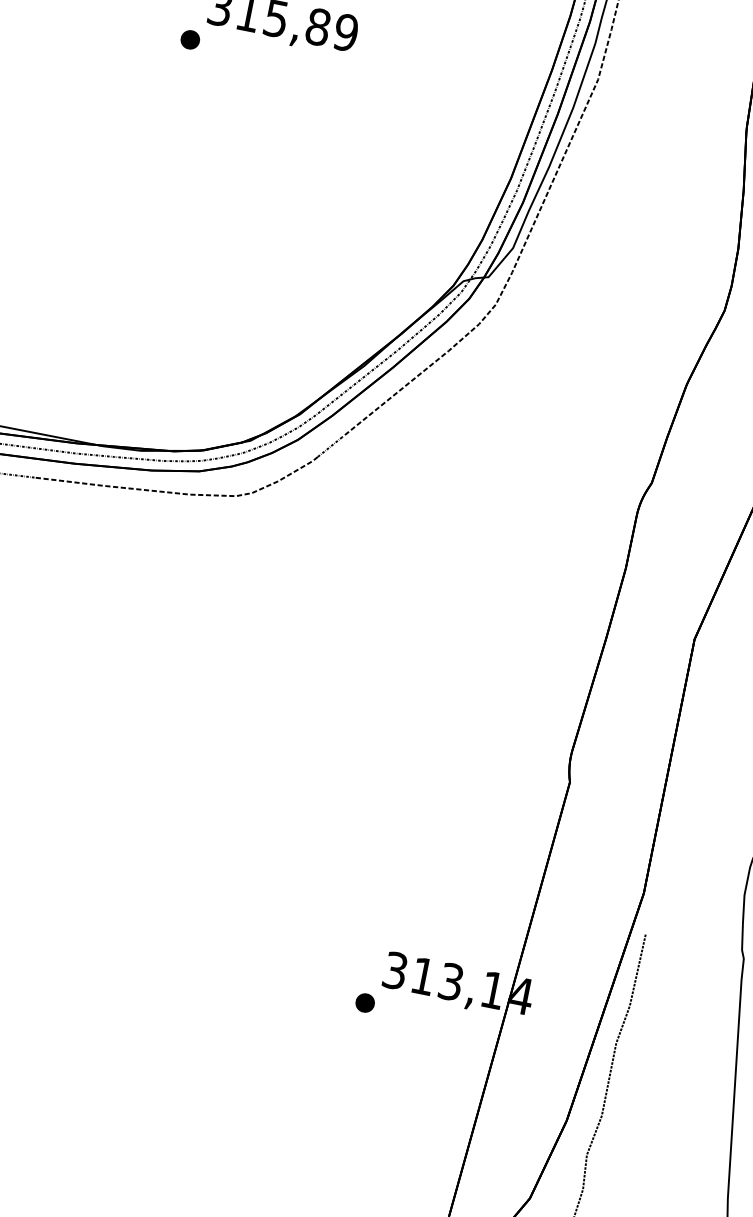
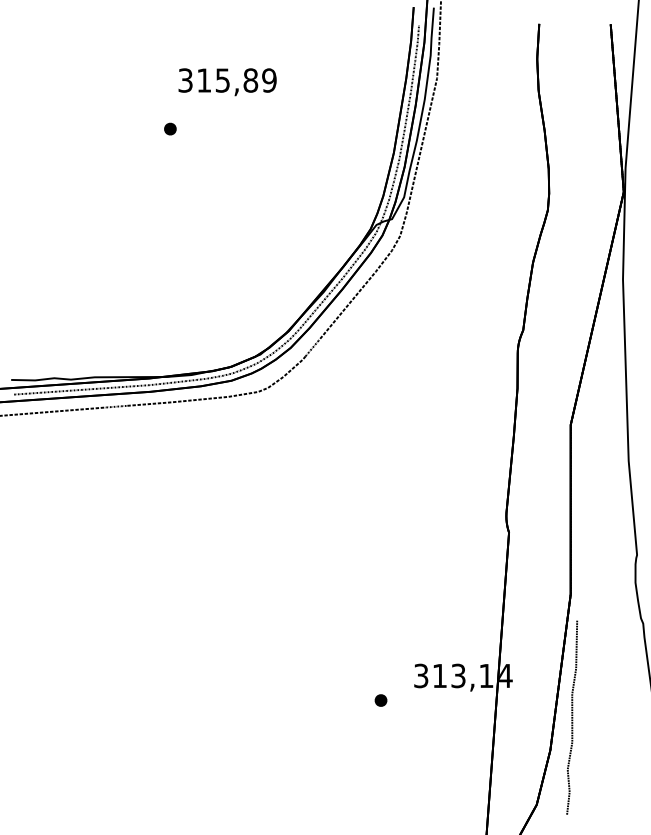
part: (190, 38) -> (170, 128), moved
part: (364, 1002) -> (380, 700), moved

